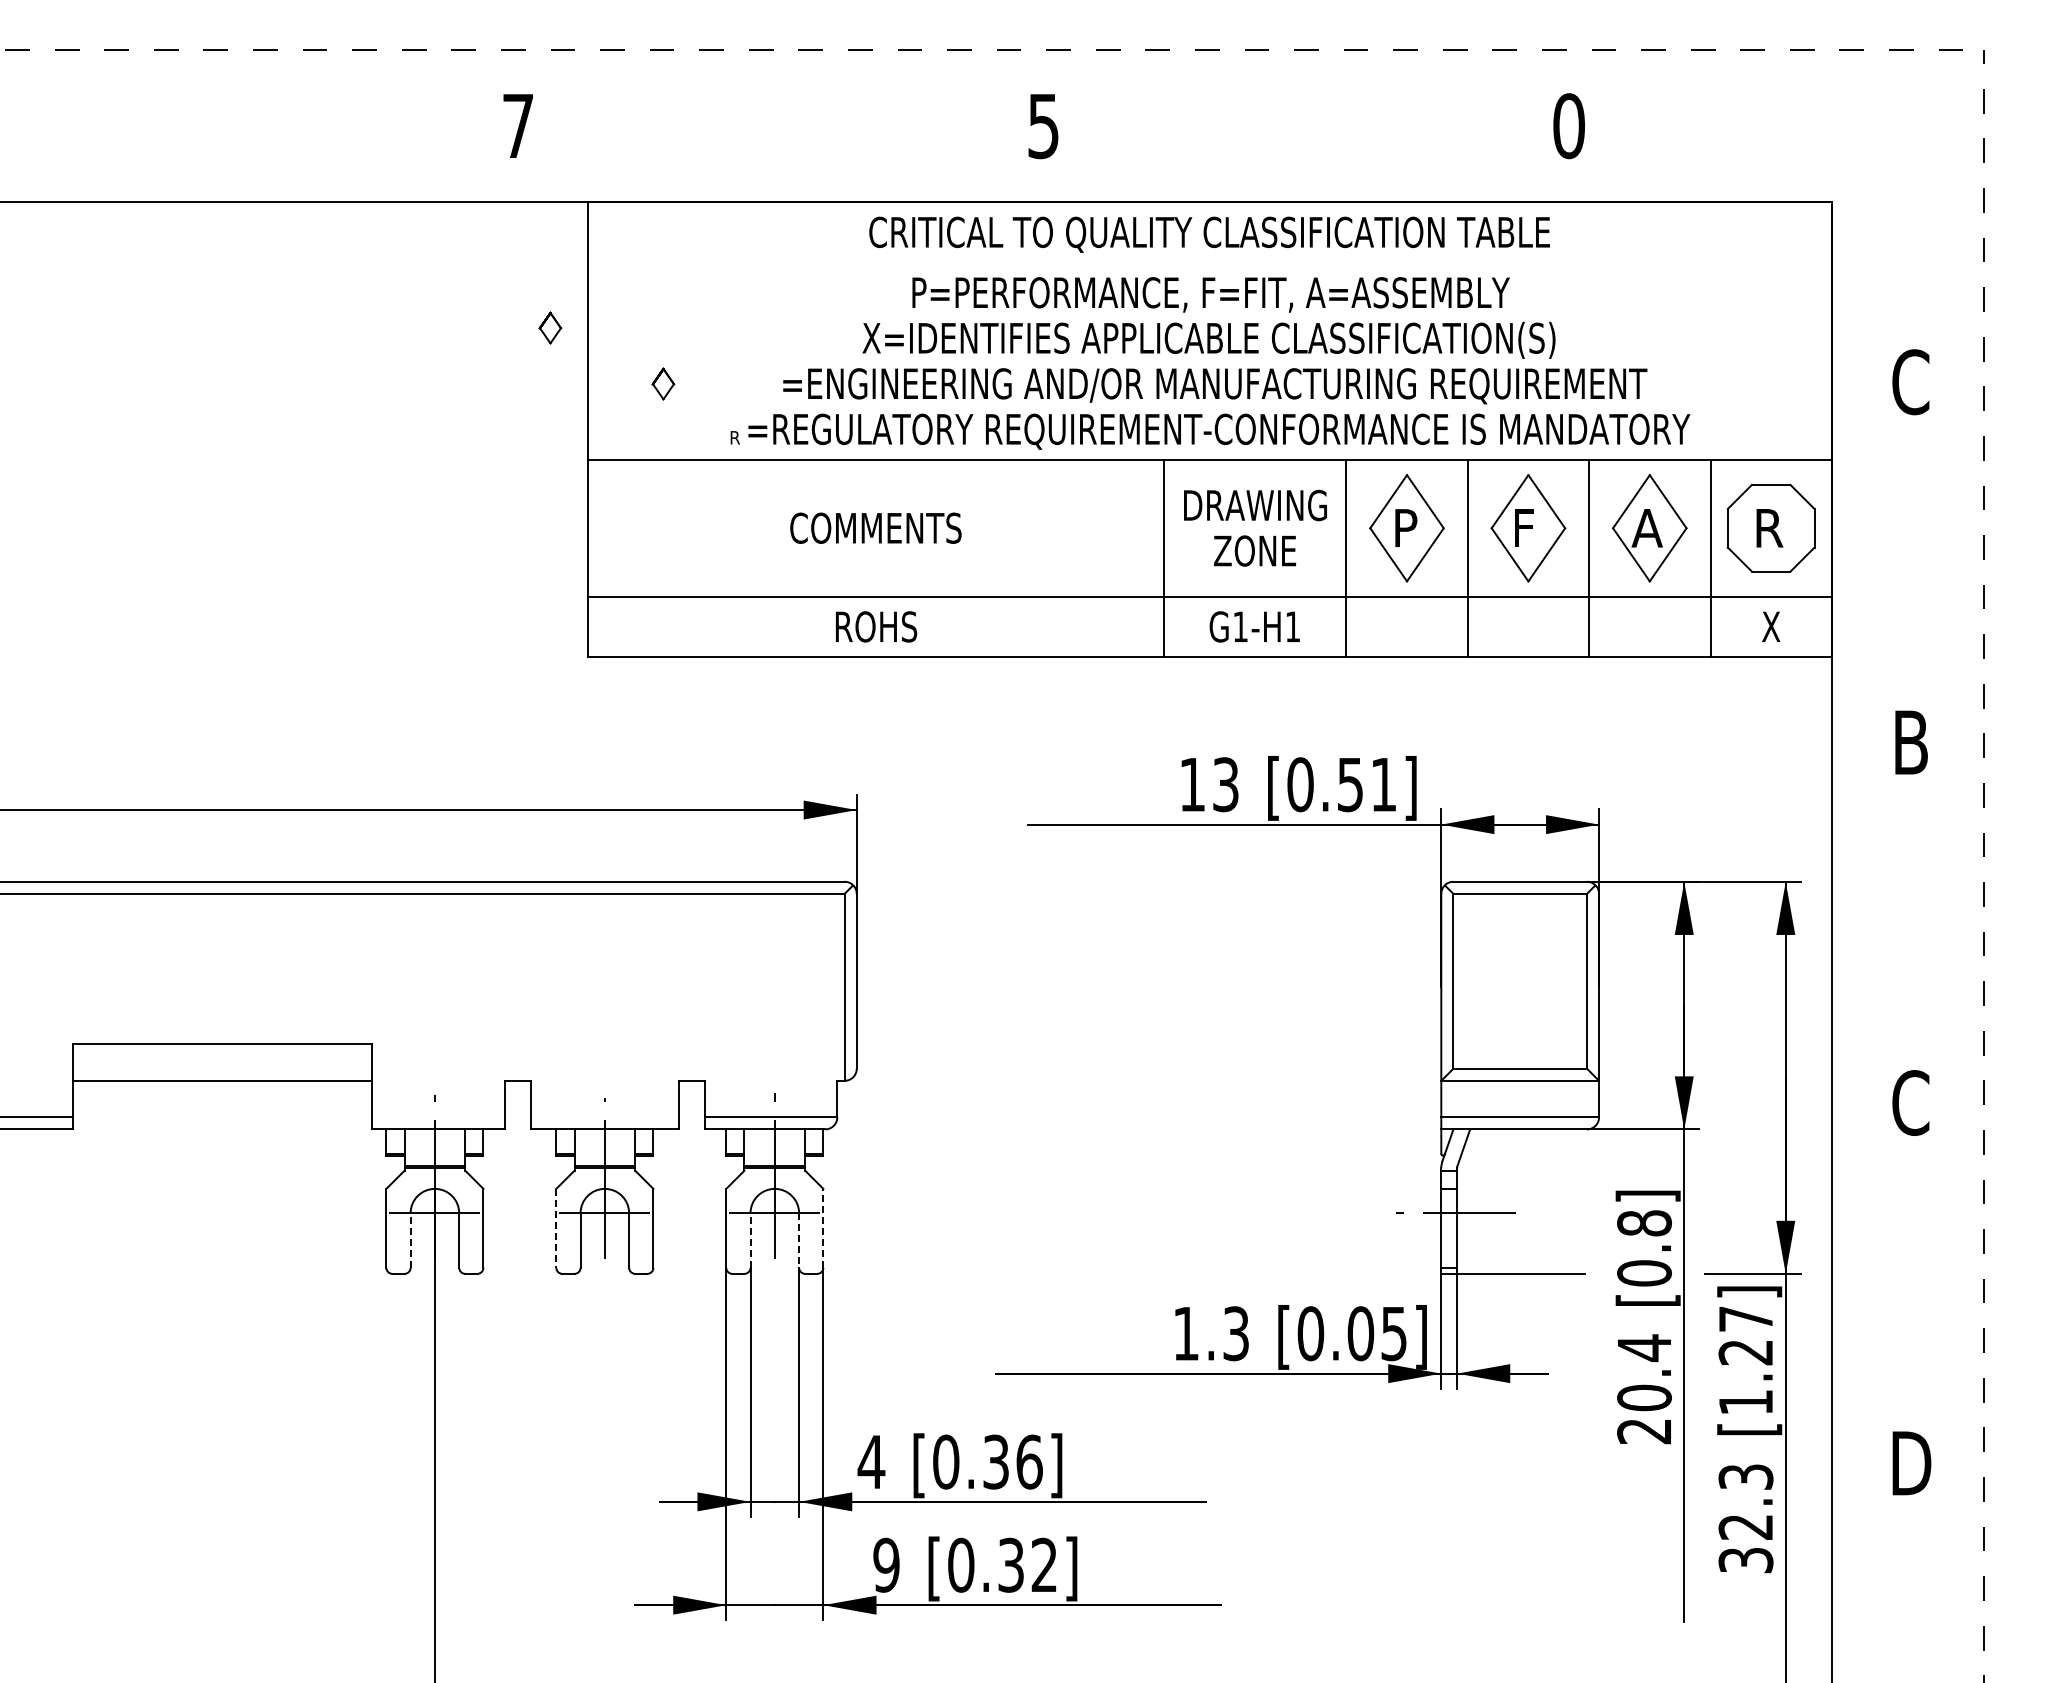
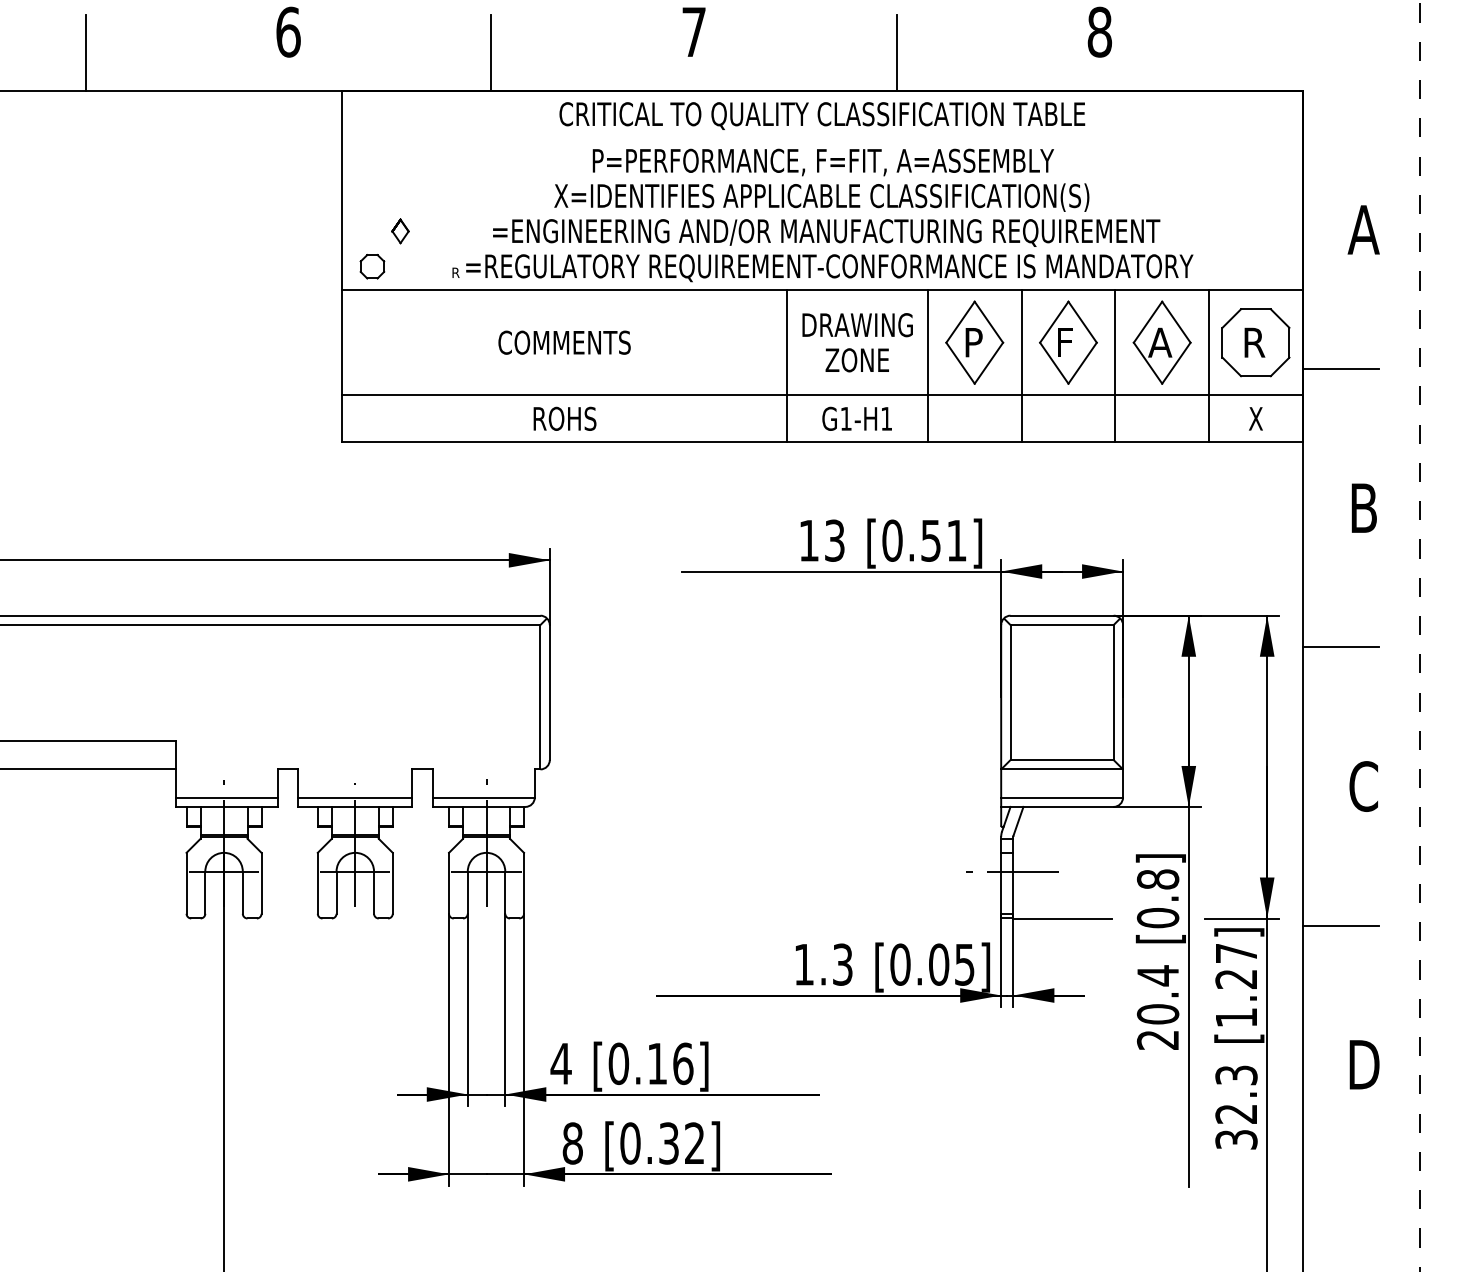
text: (1568, 125) -> (1099, 31), 0 -> 8
text: (518, 126) -> (288, 32), 7 -> 6
text: (1043, 126) -> (694, 32), 5 -> 7
line: (255, 152) -> (85, 52), added
line: (781, 152) -> (491, 52), added
line: (1306, 152) -> (897, 52), added
part: (550, 327) -> (313, 187), removed
text: (1910, 382) -> (1363, 230), C -> A
part: (626, 429) -> (372, 266), added
line: (1880, 562) -> (1340, 369), added
line: (1880, 922) -> (1340, 647), added
line: (438, 1117) -> (226, 797), added
line: (604, 1117) -> (355, 797), added
line: (823, 1227) -> (524, 882), dashed -> solid
line: (556, 1228) -> (317, 883), dashed -> solid
line: (410, 1239) -> (205, 891), dashed -> solid
line: (750, 1239) -> (467, 891), dashed -> solid
line: (799, 1240) -> (505, 892), dashed -> solid
line: (1880, 1283) -> (1340, 925), added
text: (995, 1461) -> (656, 1063), [0.36] -> [0.16]
text: (886, 1565) -> (572, 1143), 9 -> 8

